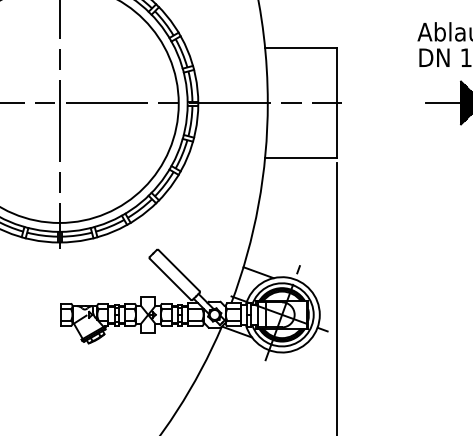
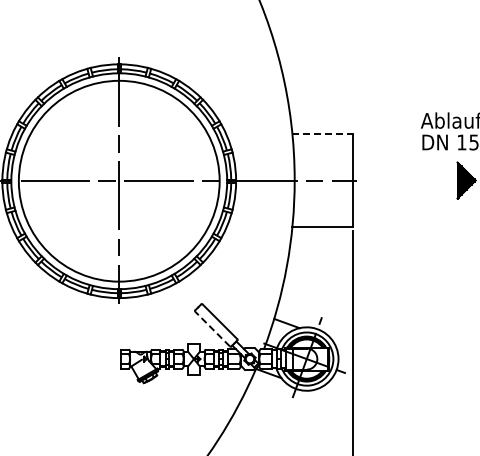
line: (301, 48) -> (323, 134), solid -> dashed
line: (443, 102) -> (442, 180), removed
line: (170, 278) -> (212, 328), solid -> dashed

